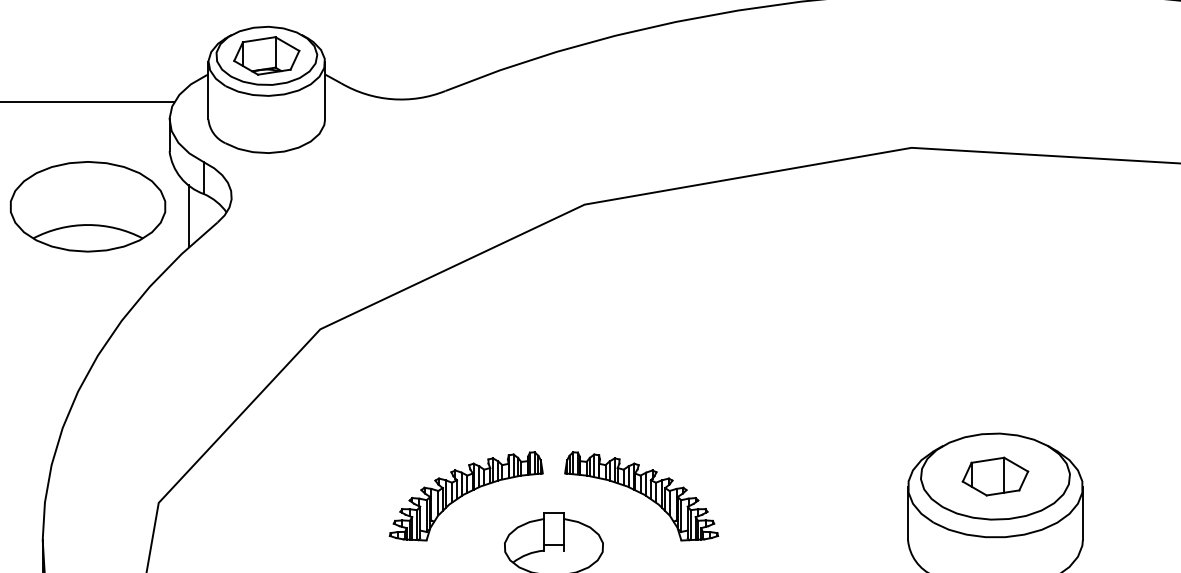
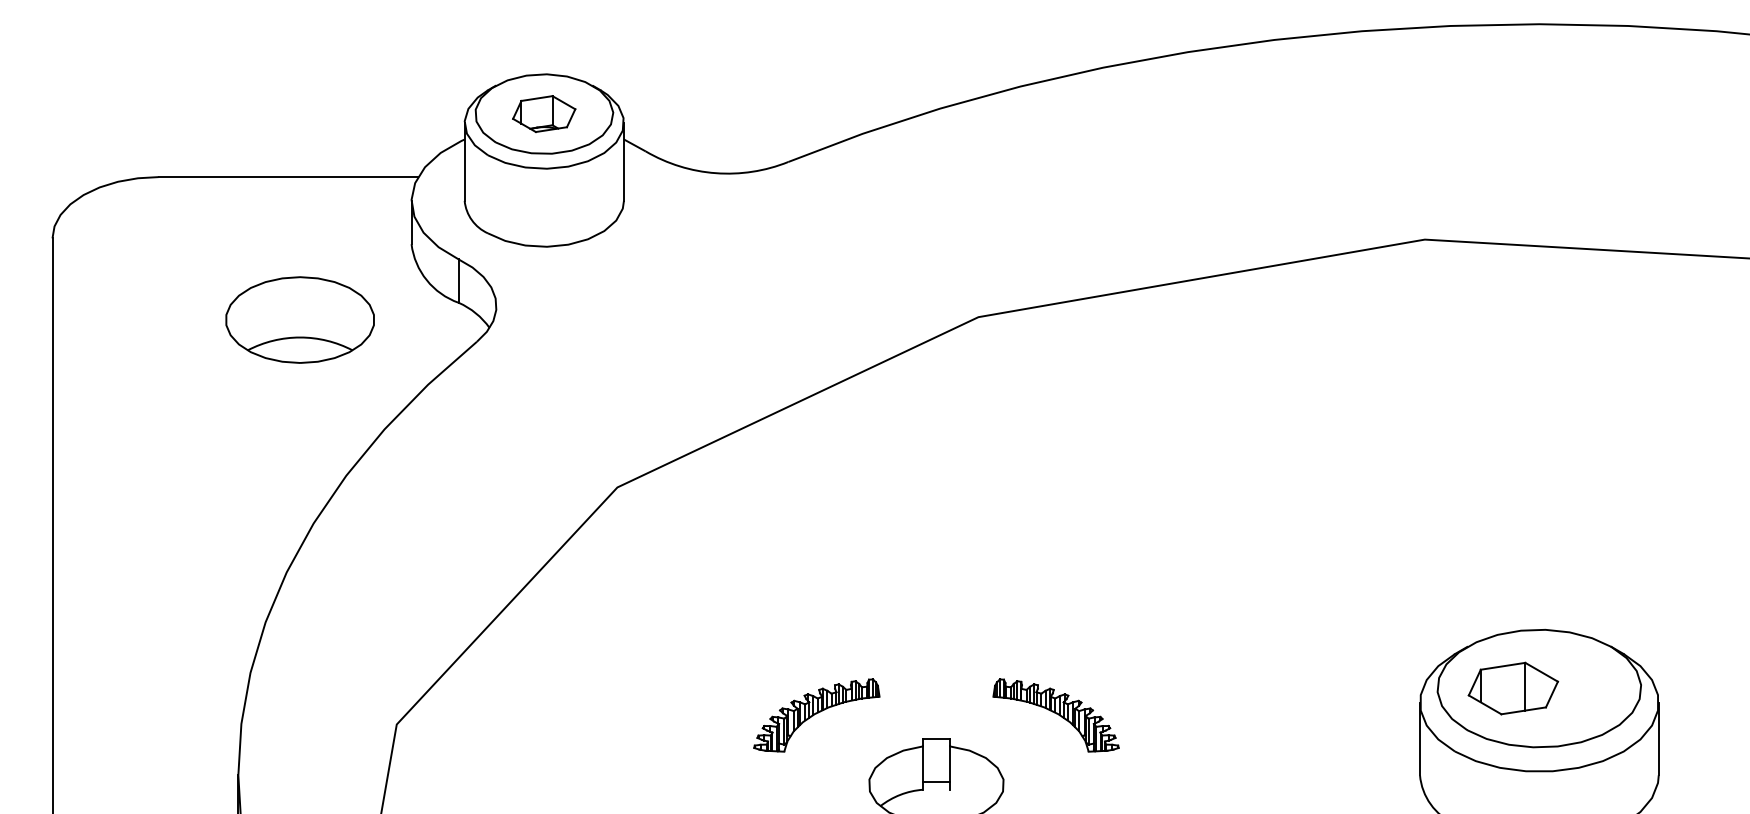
part: (266, 55) -> (543, 113), size x0.7
part: (87, 206) -> (299, 319), size x0.7
line: (189, 215) -> (438, 332), removed
part: (995, 476) -> (1513, 688), moved
part: (466, 496) -> (816, 715), size x0.6
part: (641, 496) -> (1055, 715), size x0.6

